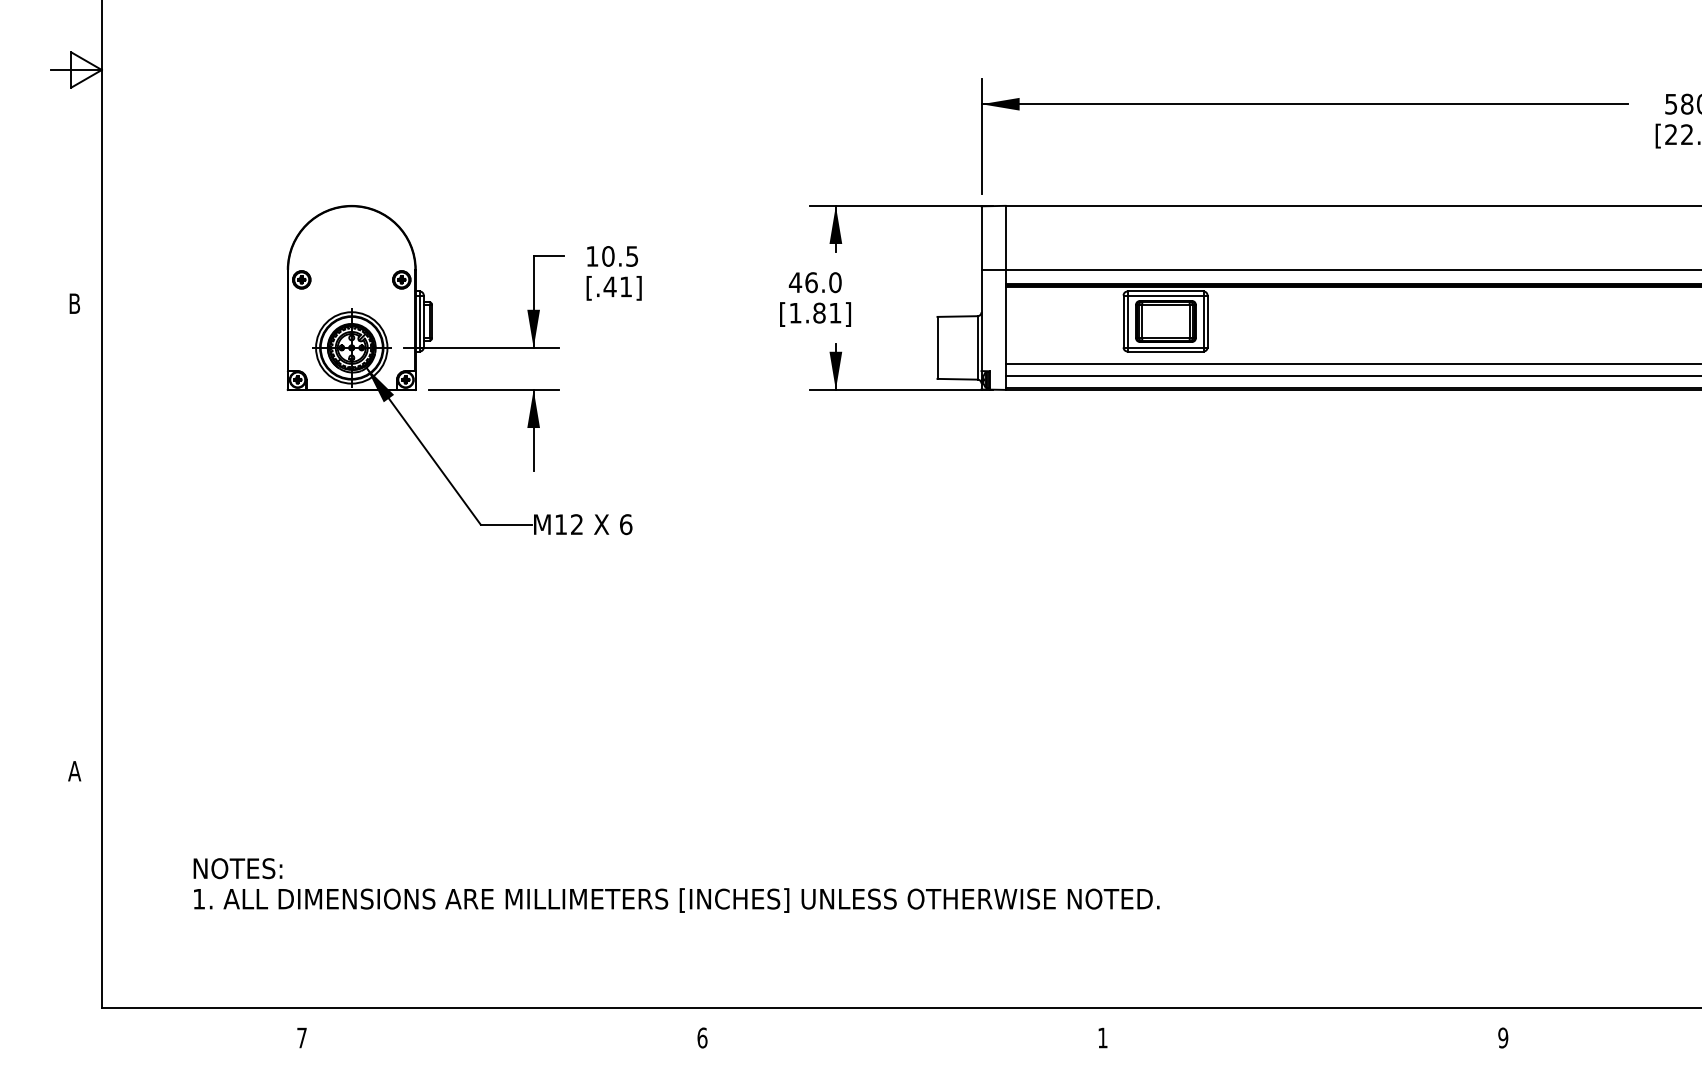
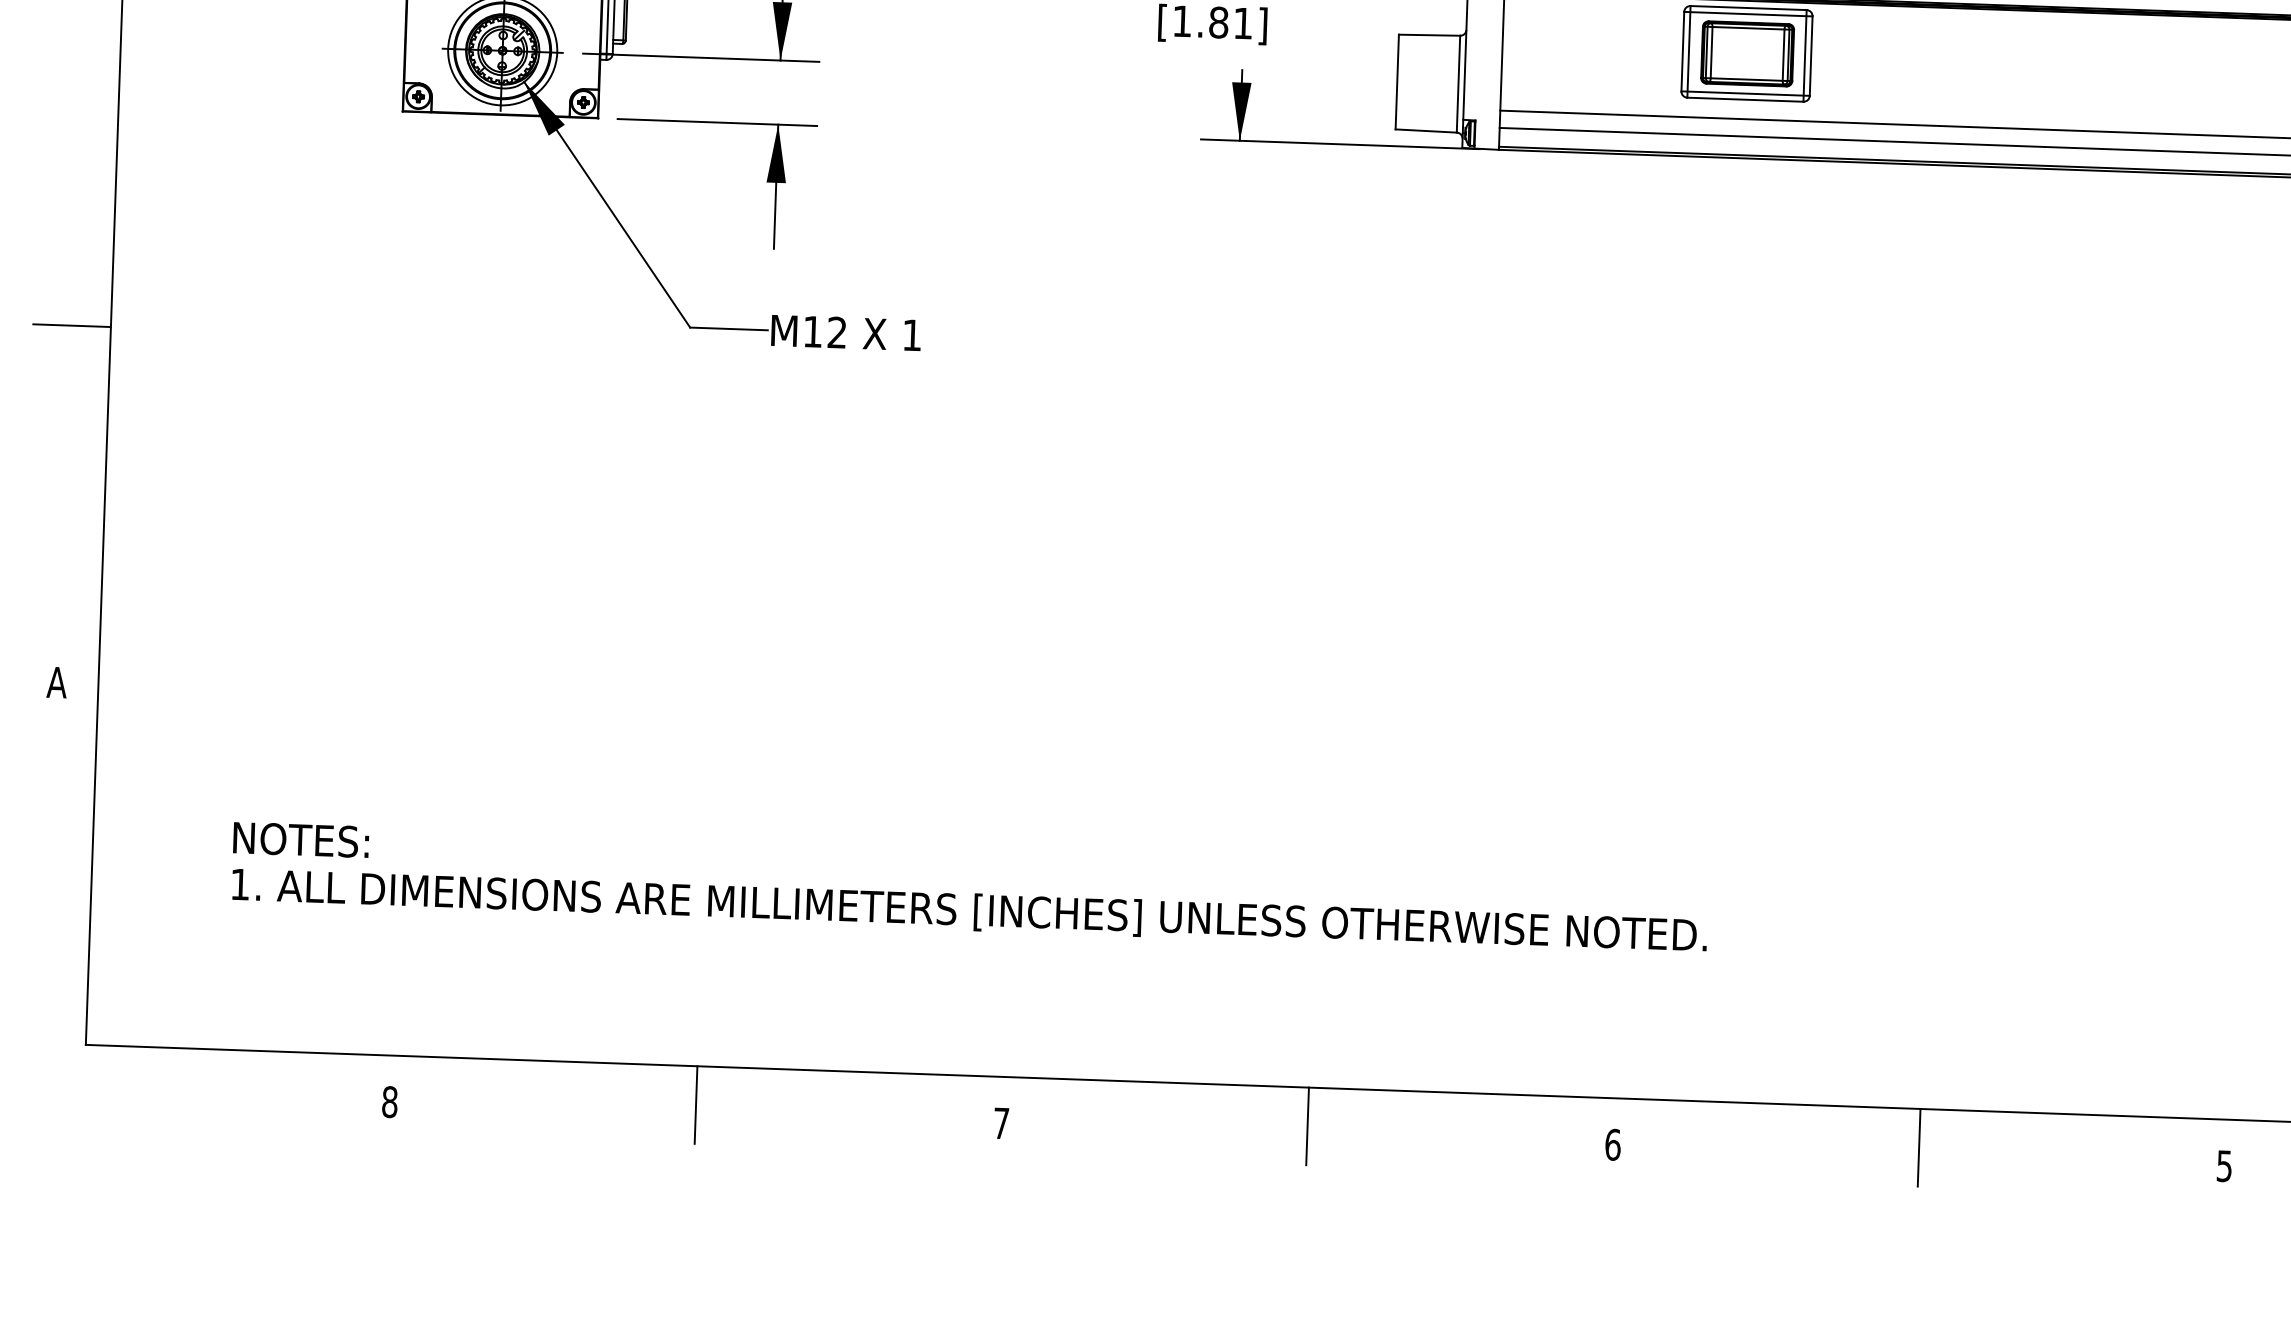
text: (626, 524) -> (912, 335), 6 -> 1
line: (76, 537) -> (72, 325), added
line: (502, 1032) -> (696, 1104), added
line: (902, 1032) -> (1307, 1125), added
line: (1303, 1032) -> (1919, 1147), added
text: (301, 1037) -> (389, 1101), 7 -> 8
text: (702, 1037) -> (1001, 1122), 6 -> 7
text: (1102, 1037) -> (1612, 1144), 1 -> 6
text: (1503, 1037) -> (2224, 1165), 9 -> 5

